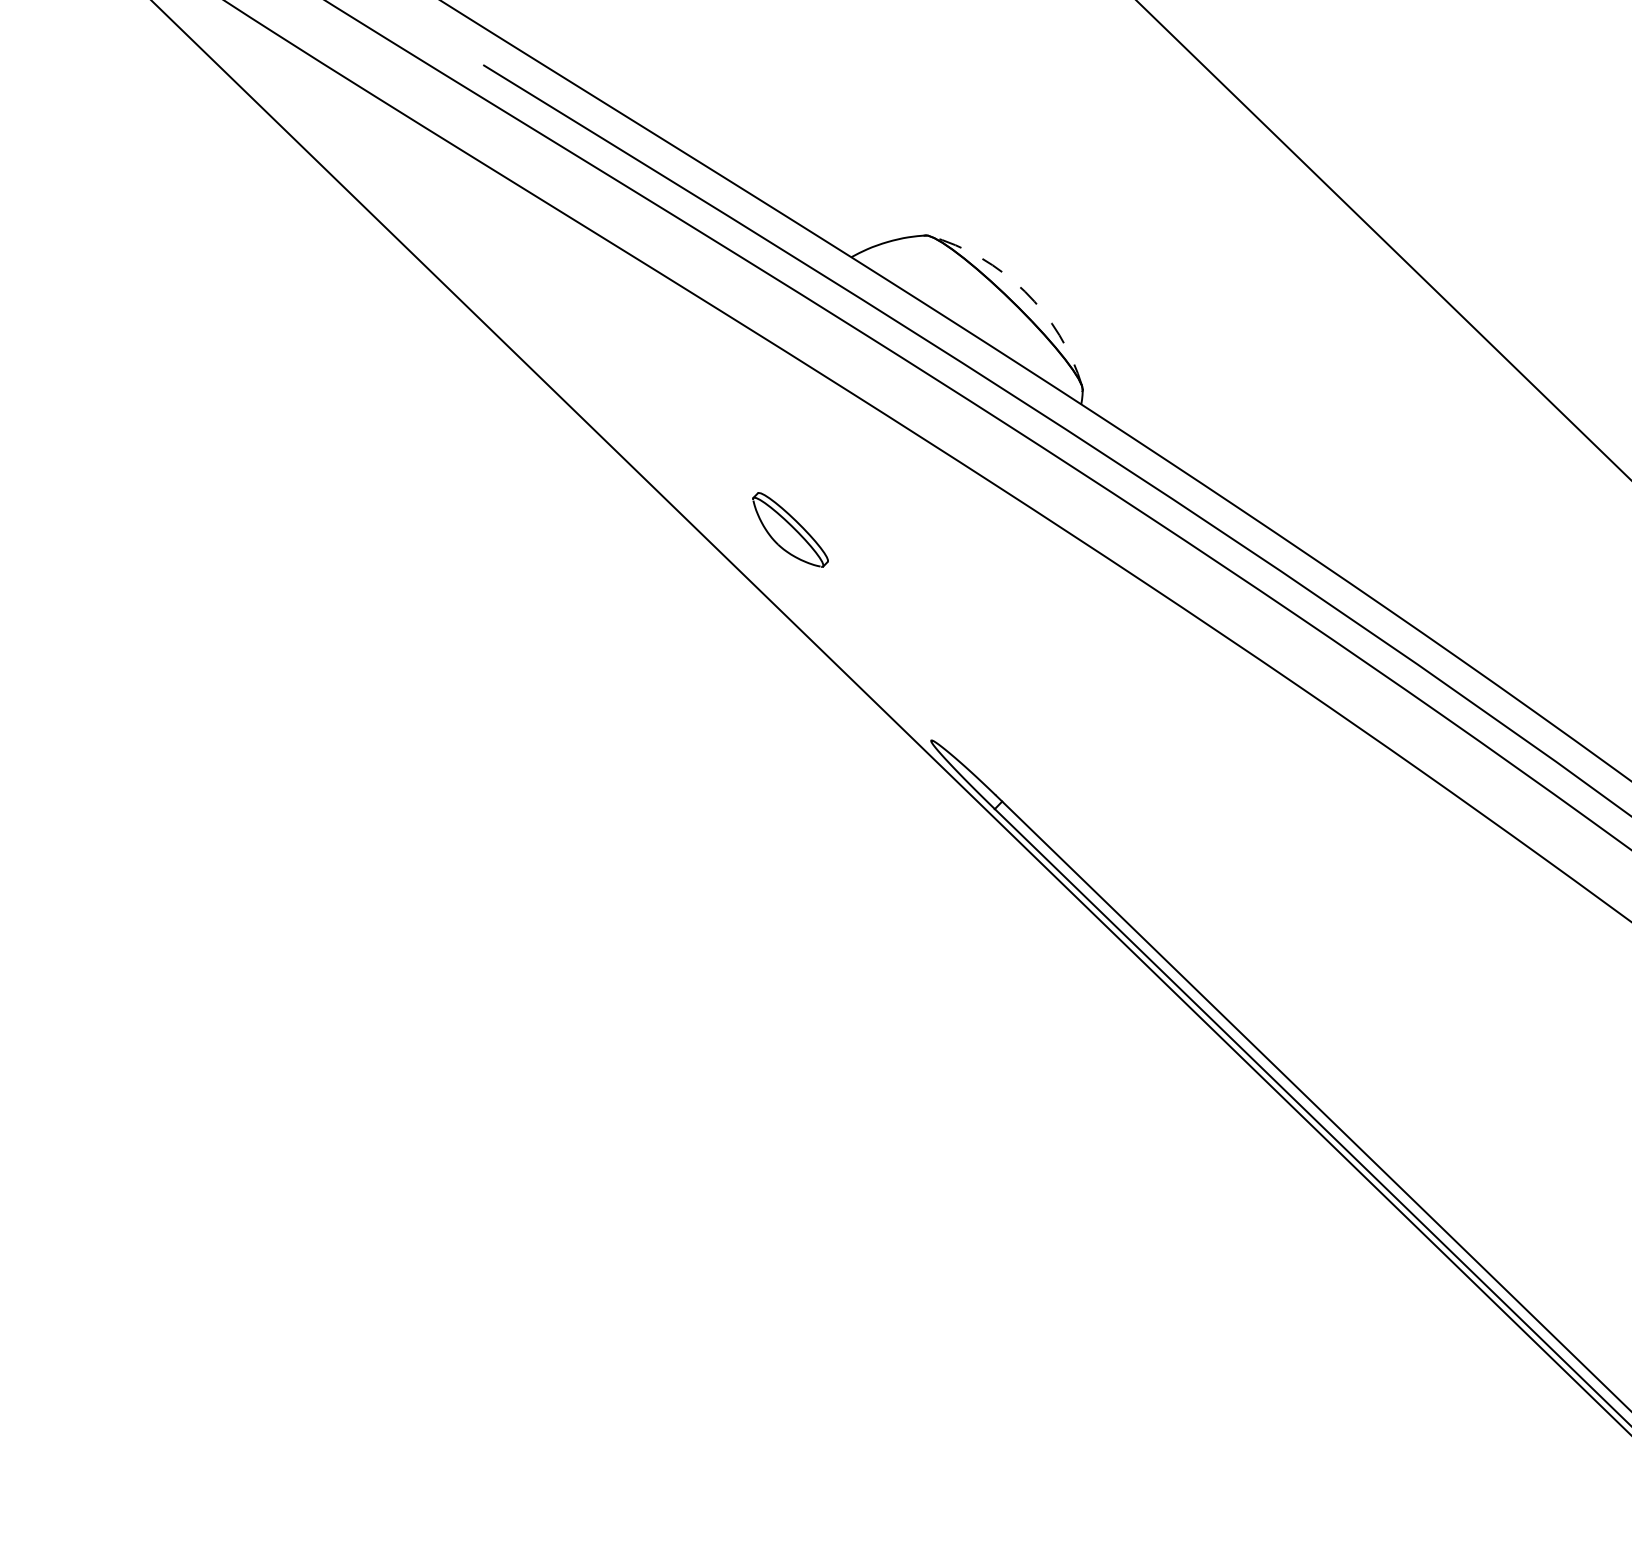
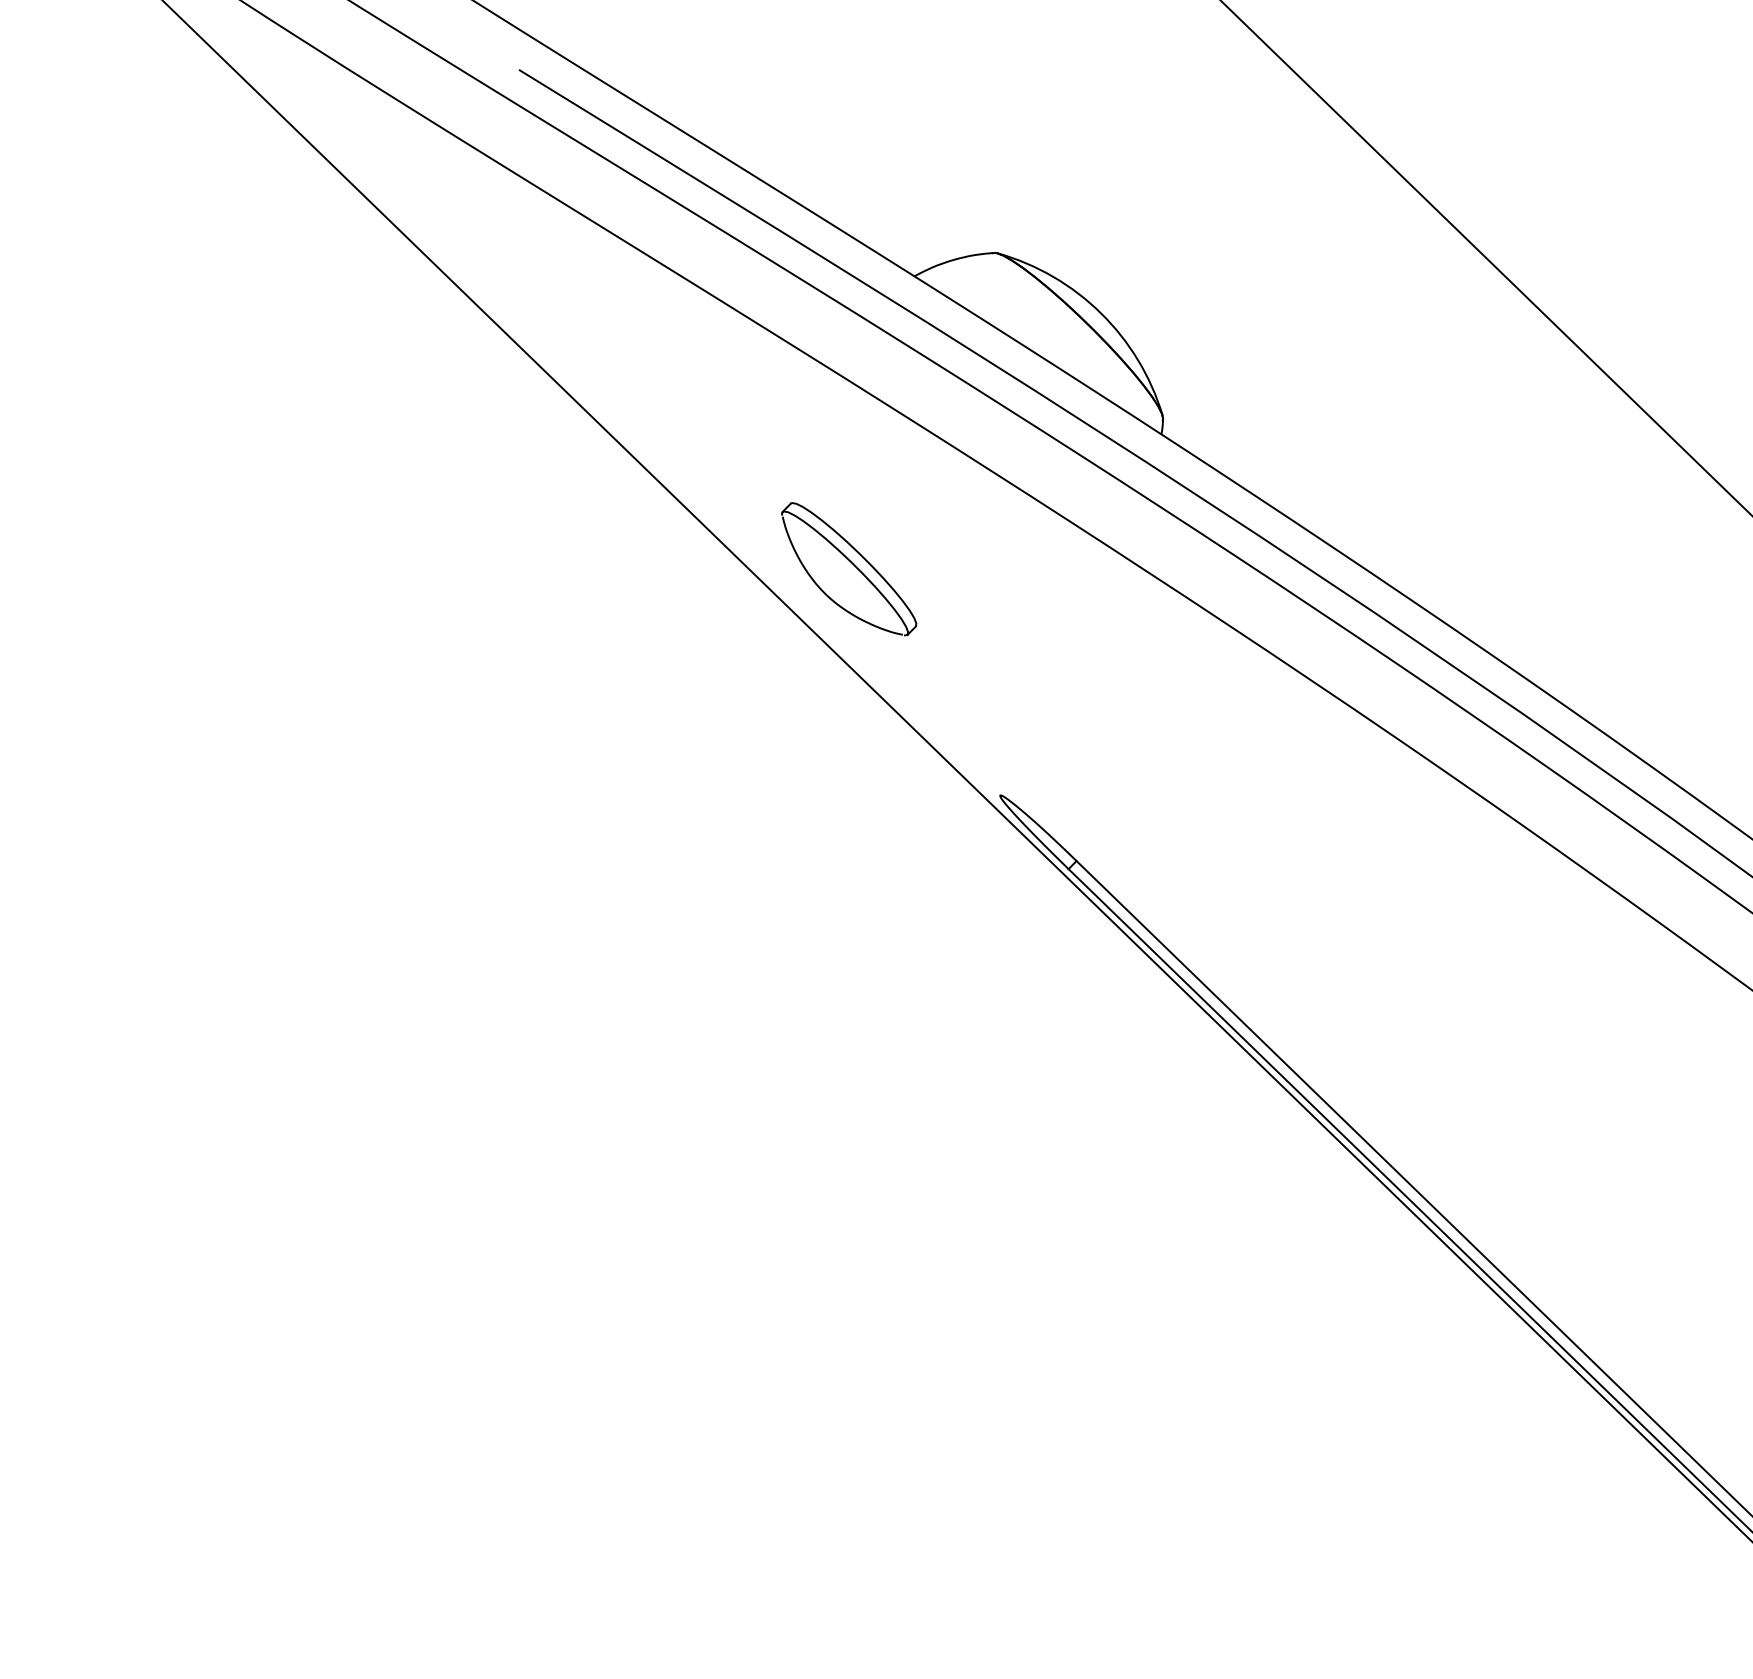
arc: (1024, 291) -> (1100, 313), dashed -> solid
part: (790, 529) -> (849, 568), size x1.67

